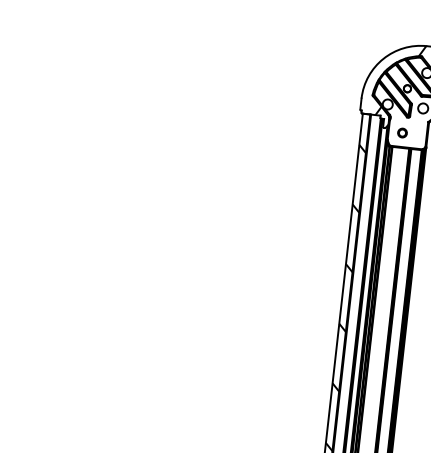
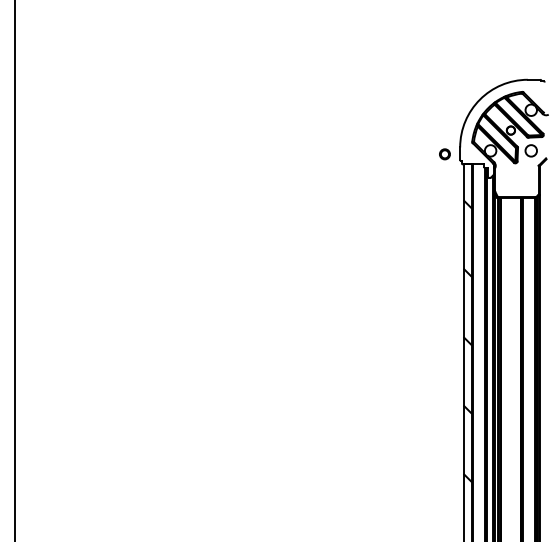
hatch: (400, 80) -> (502, 121), removed
part: (402, 133) -> (444, 154), moved

